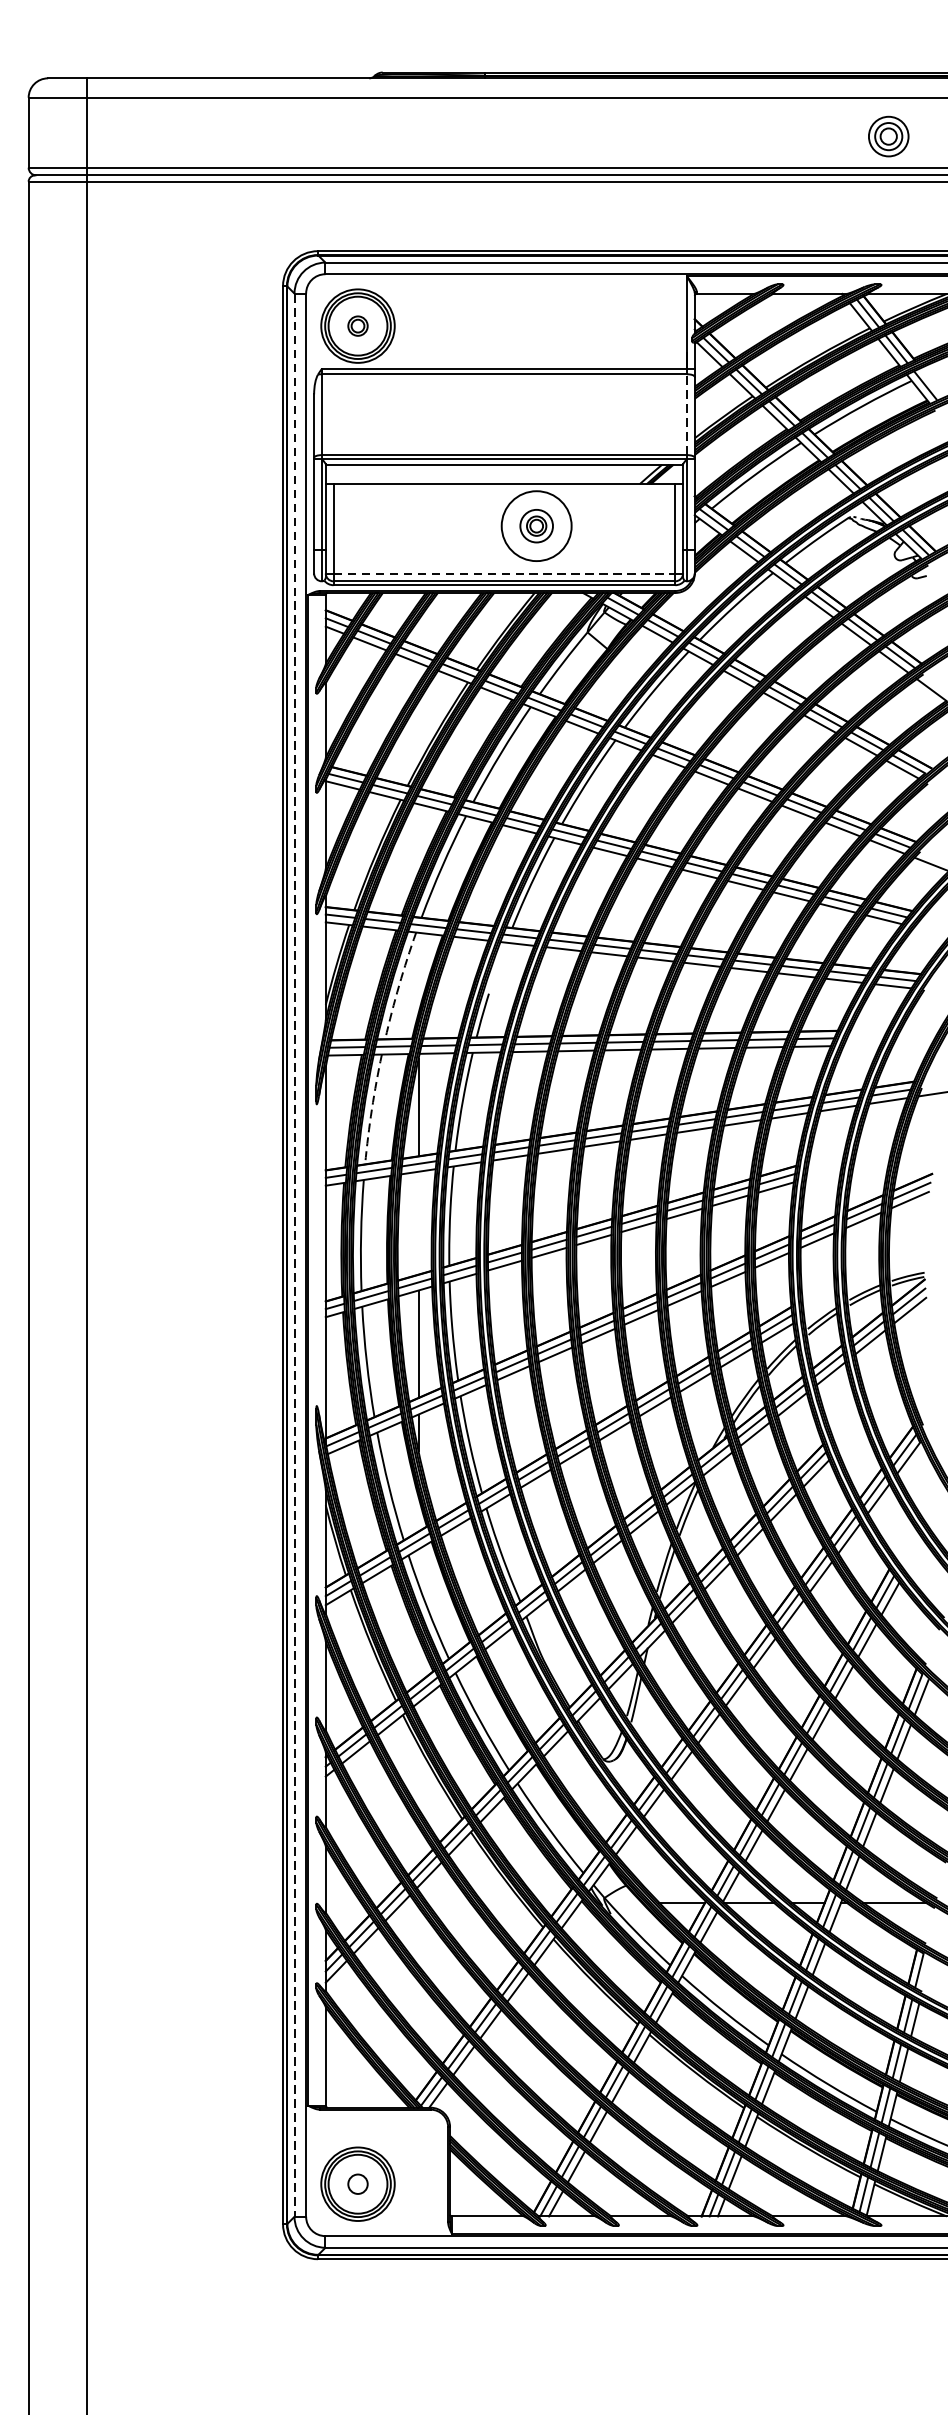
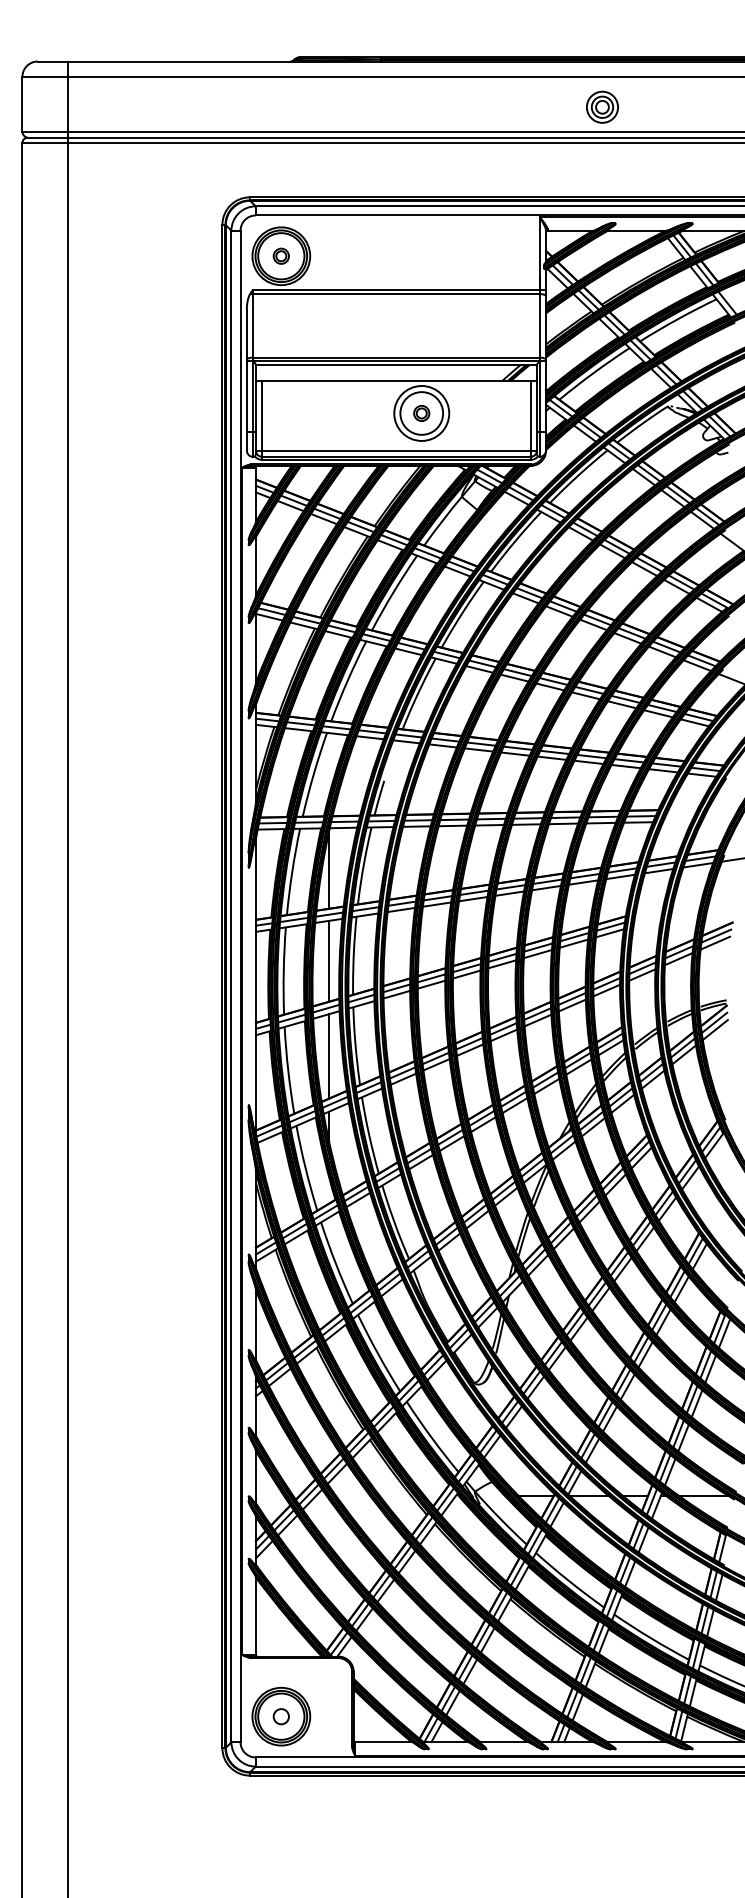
part: (888, 135) -> (602, 106), moved
line: (686, 414) -> (539, 325), dashed -> solid
circle: (536, 526) -> (421, 413), size x1.67
line: (504, 573) -> (396, 450), dashed -> solid
arc: (398, 985) -> (313, 774), dashed -> solid
arc: (372, 1108) -> (292, 871), dashed -> solid
line: (418, 1222) -> (328, 960), added
line: (294, 1255) -> (231, 986), dashed -> solid

